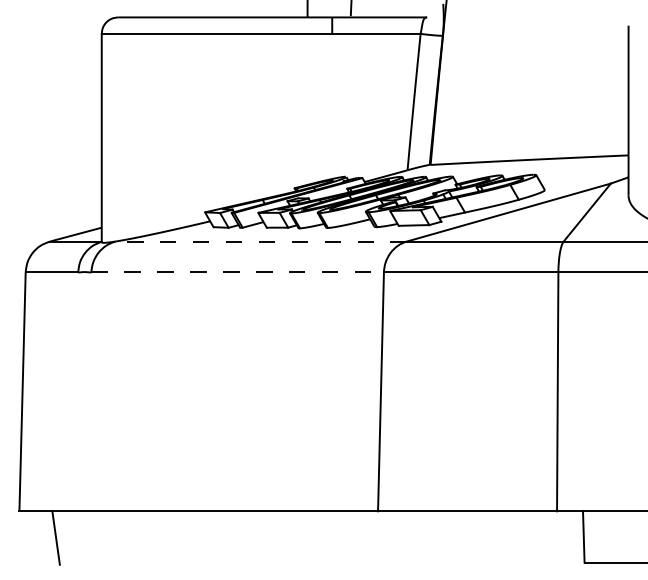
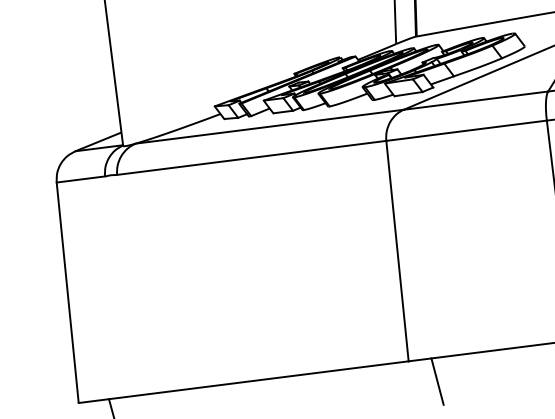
line: (261, 241) -> (270, 126), dashed -> solid
line: (238, 272) -> (252, 157), dashed -> solid
line: (405, 536) -> (436, 381), added

